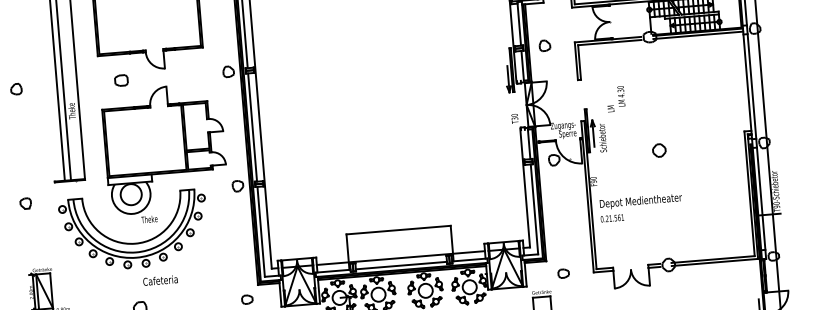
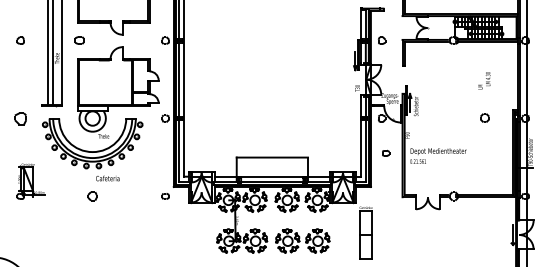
part: (121, 80) -> (79, 40), moved
text: (616, 98) -> (484, 80), moved
part: (658, 149) -> (484, 117), moved
part: (25, 203) -> (20, 118), size x1.6
part: (564, 272) -> (386, 152), moved

